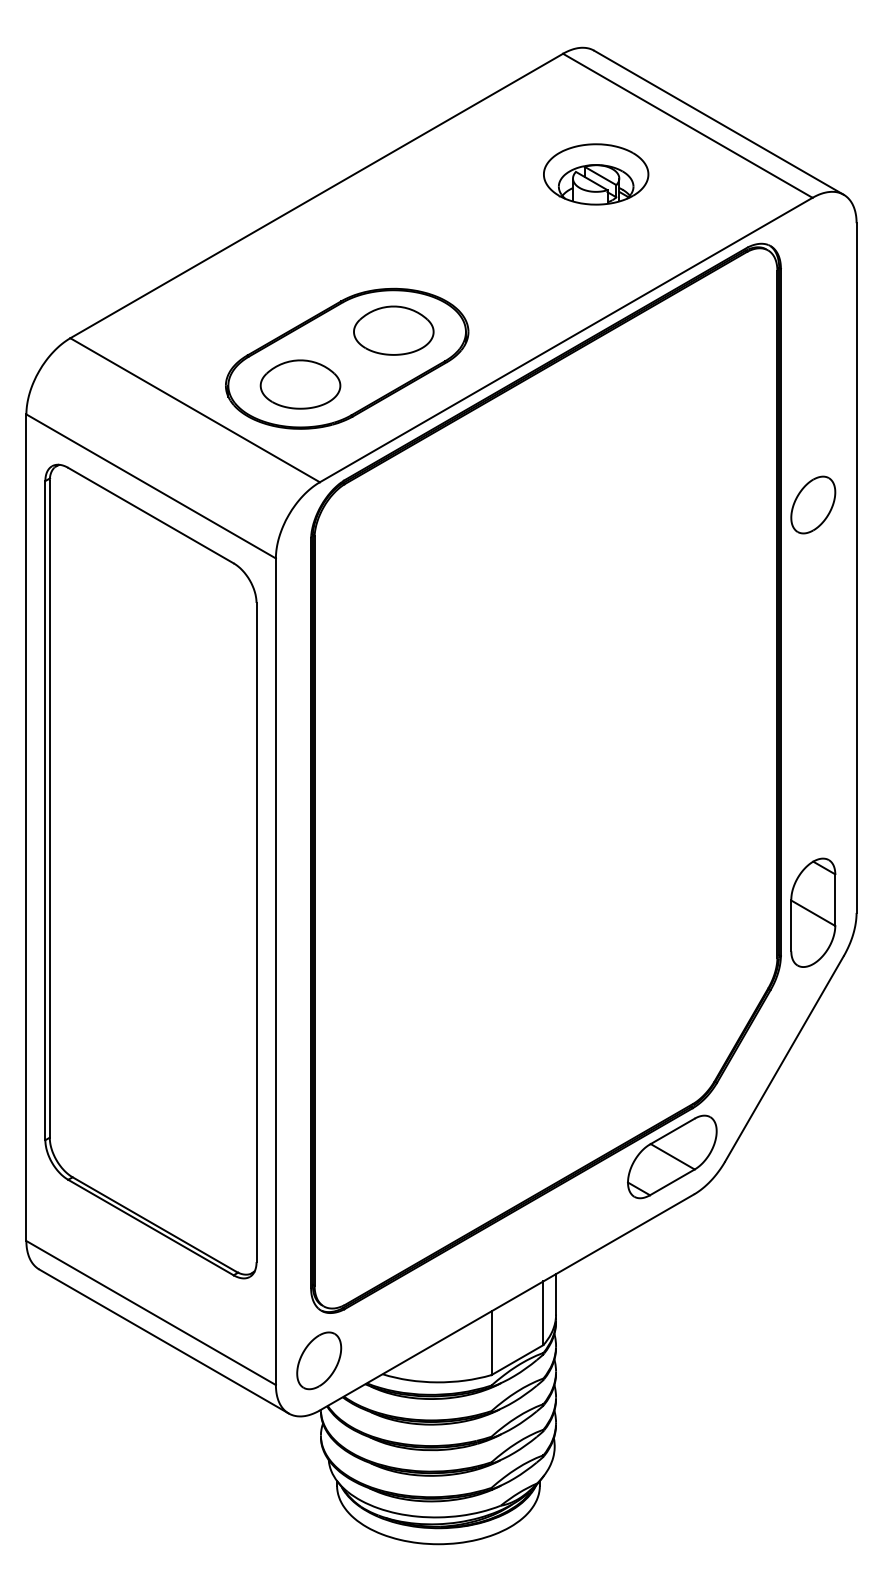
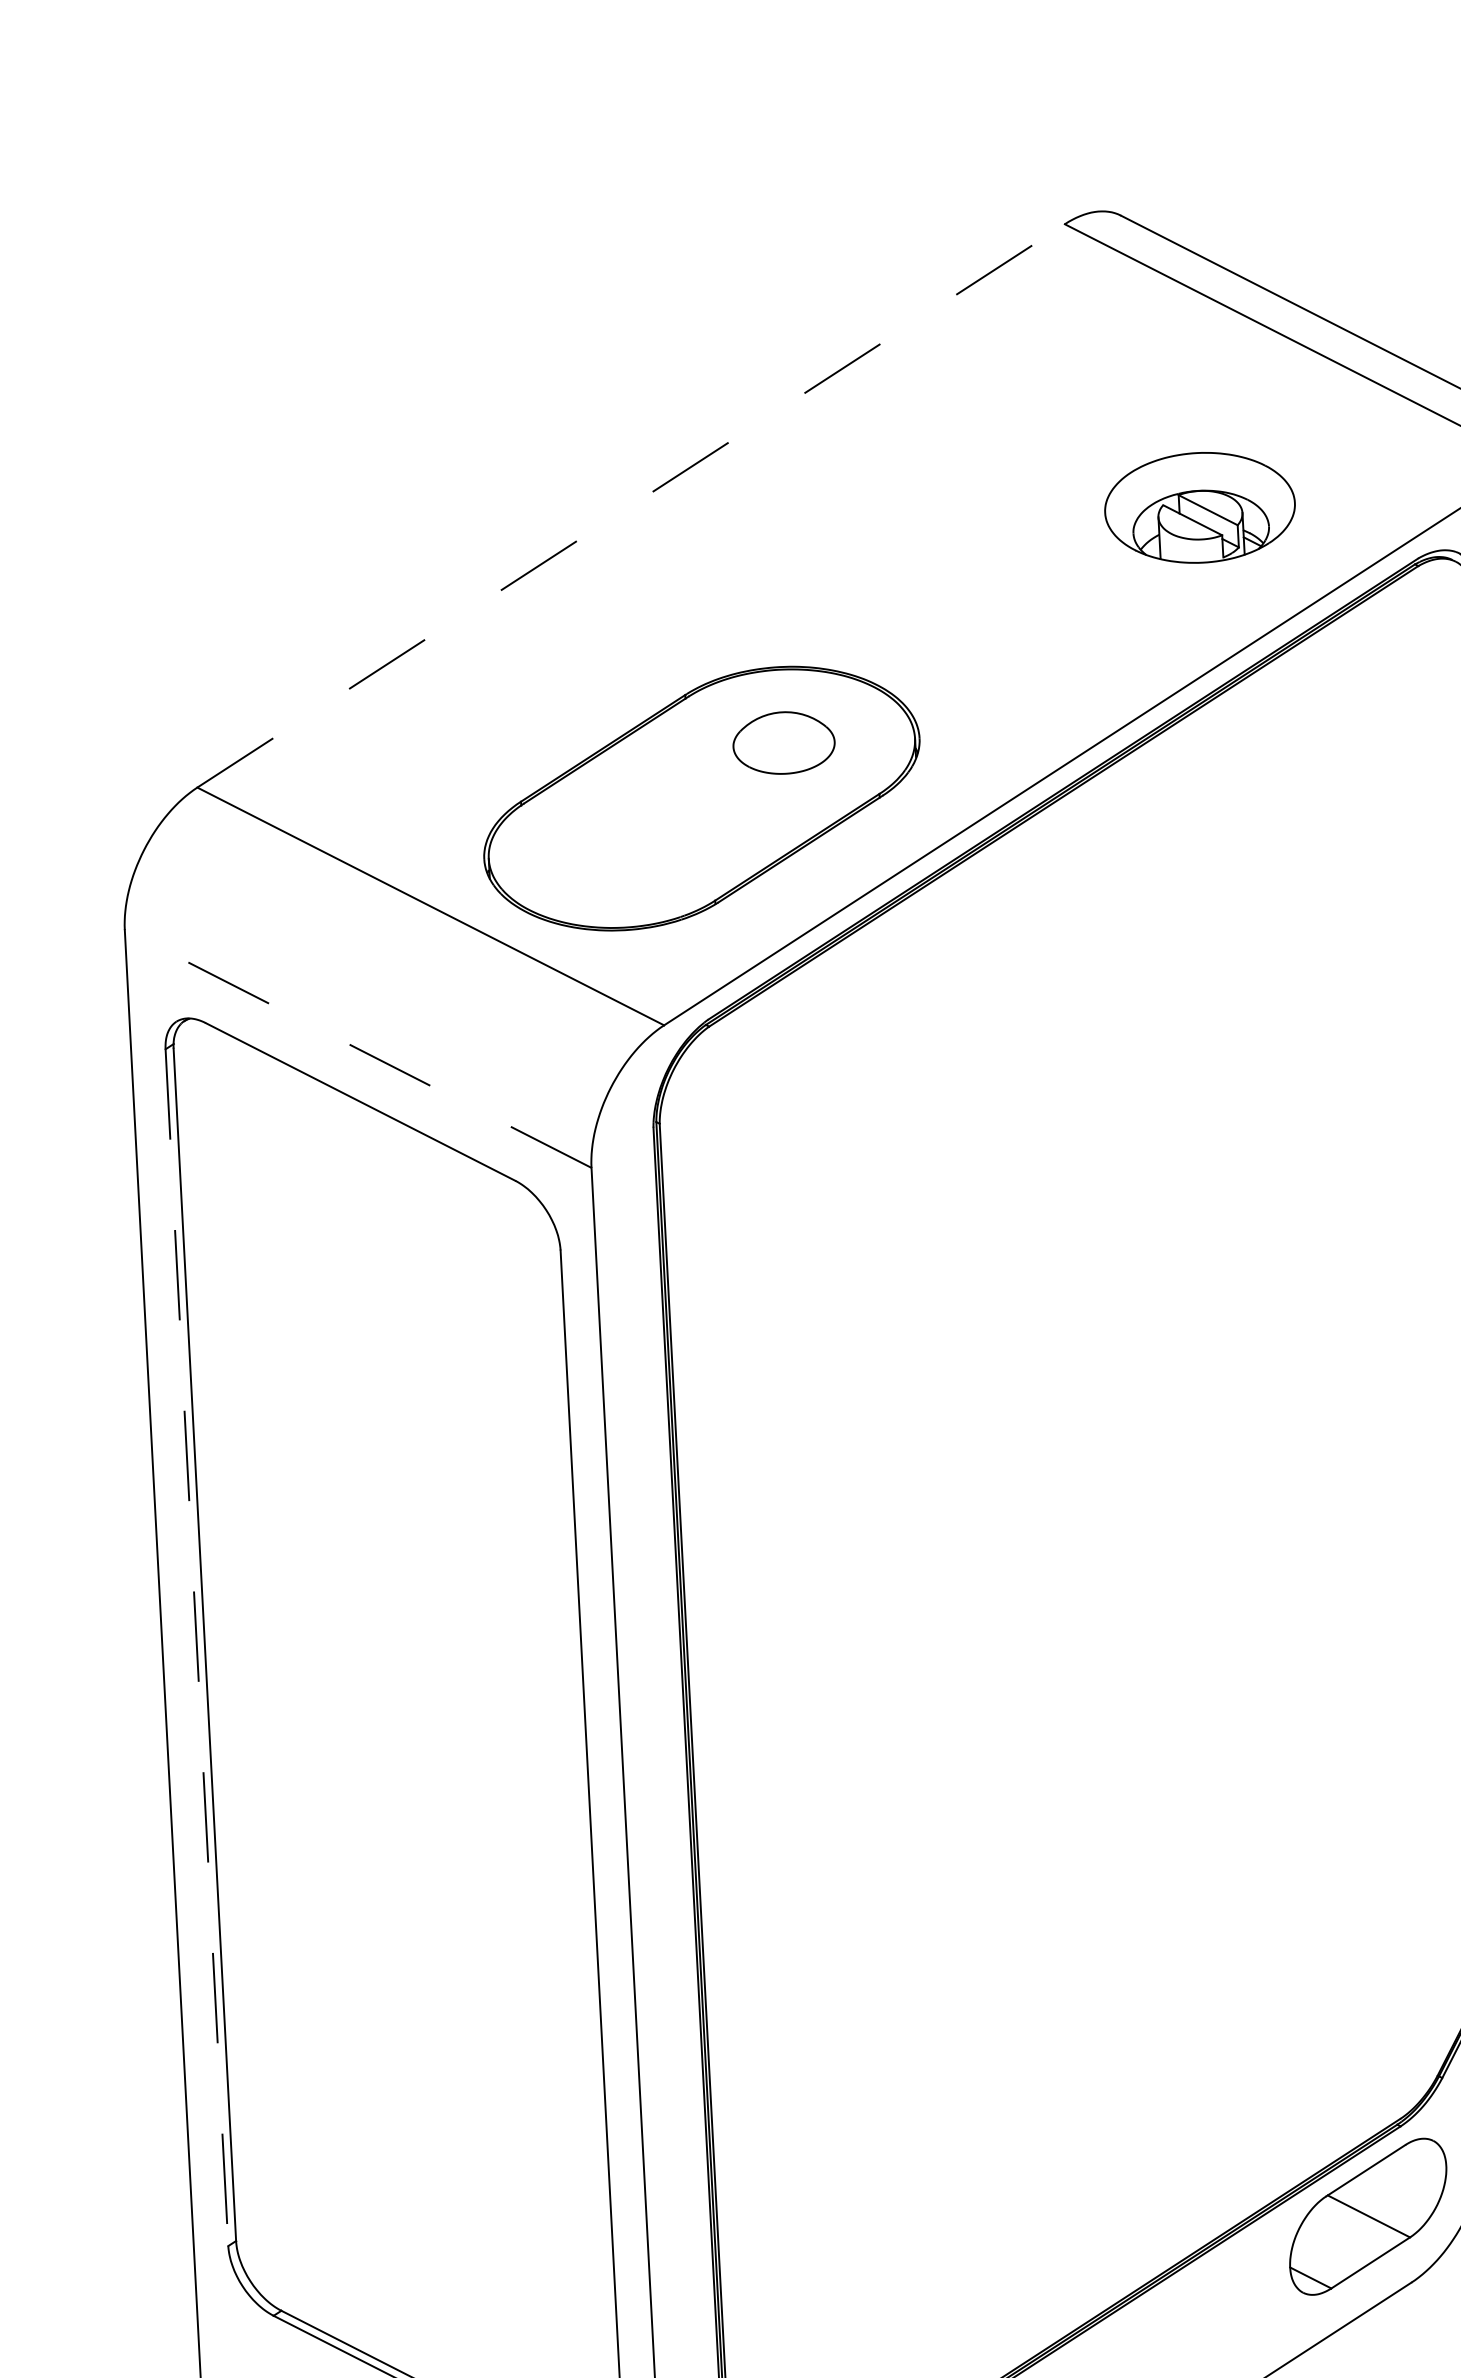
part: (596, 174) -> (1200, 507), moved
line: (317, 195) -> (632, 504), solid -> dashed
part: (393, 330) -> (783, 742), size x0.7
part: (300, 384) -> (619, 849), removed
line: (150, 486) -> (356, 1049), solid -> dashed
line: (45, 810) -> (197, 1647), solid -> dashed

